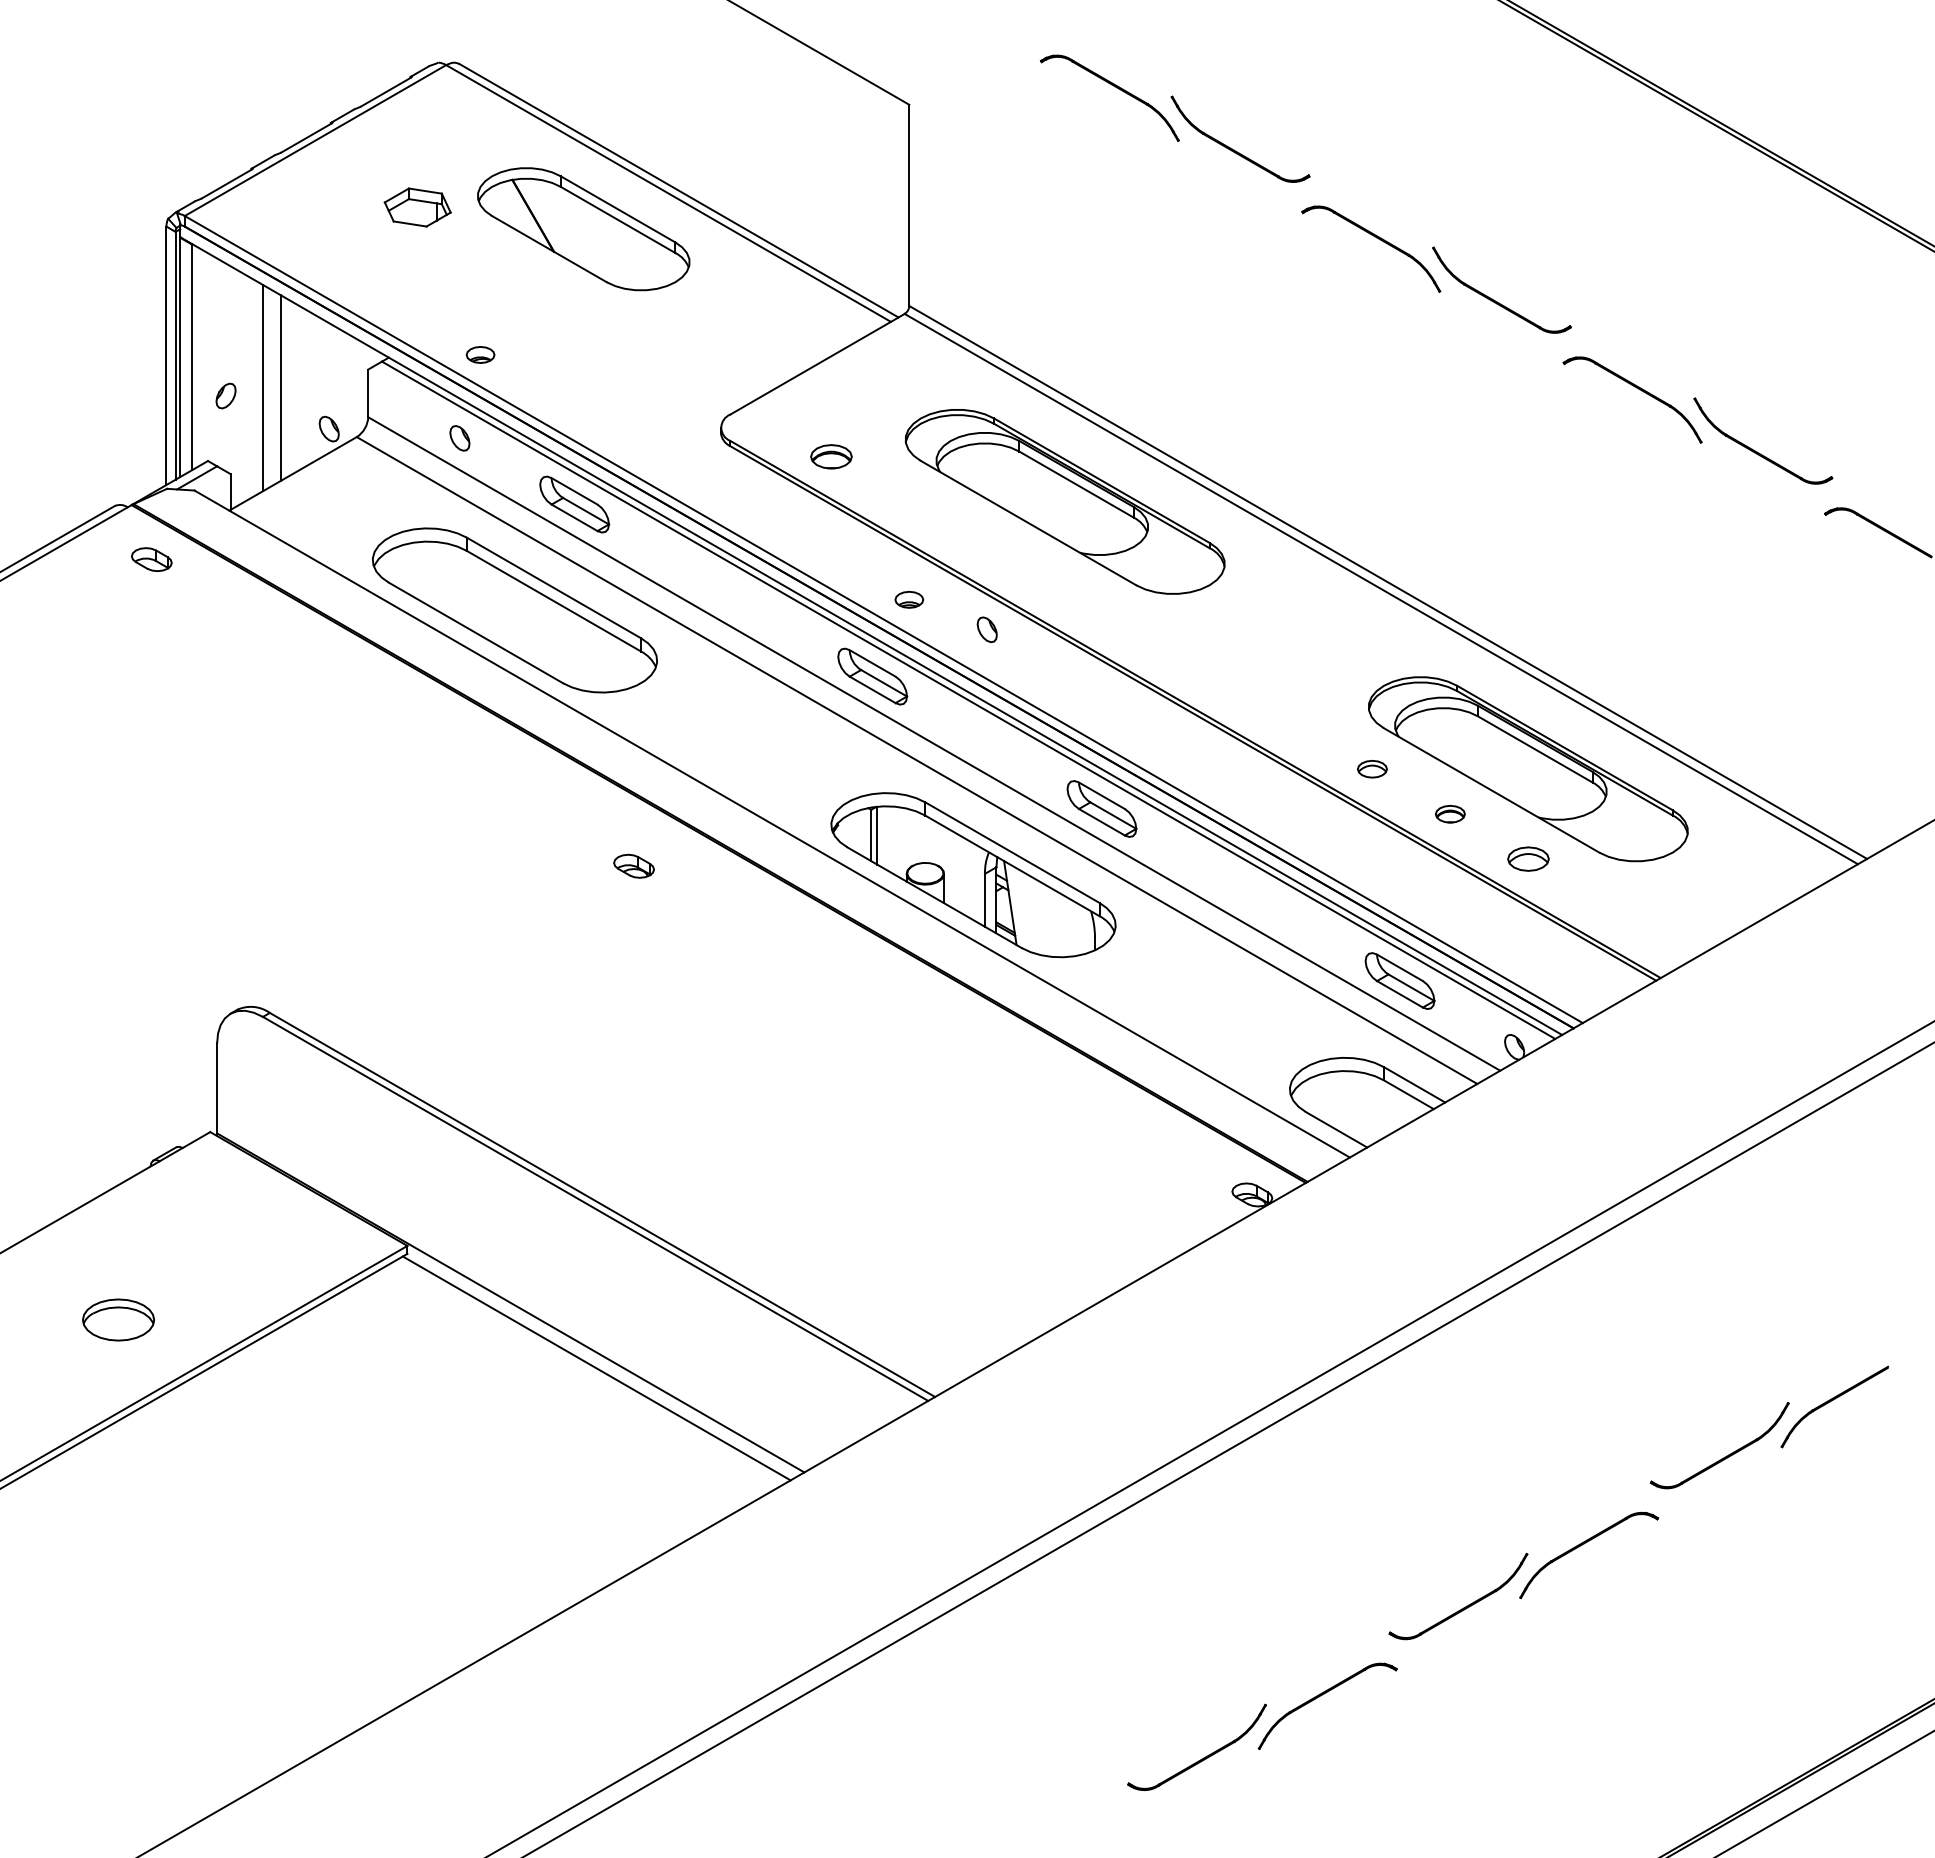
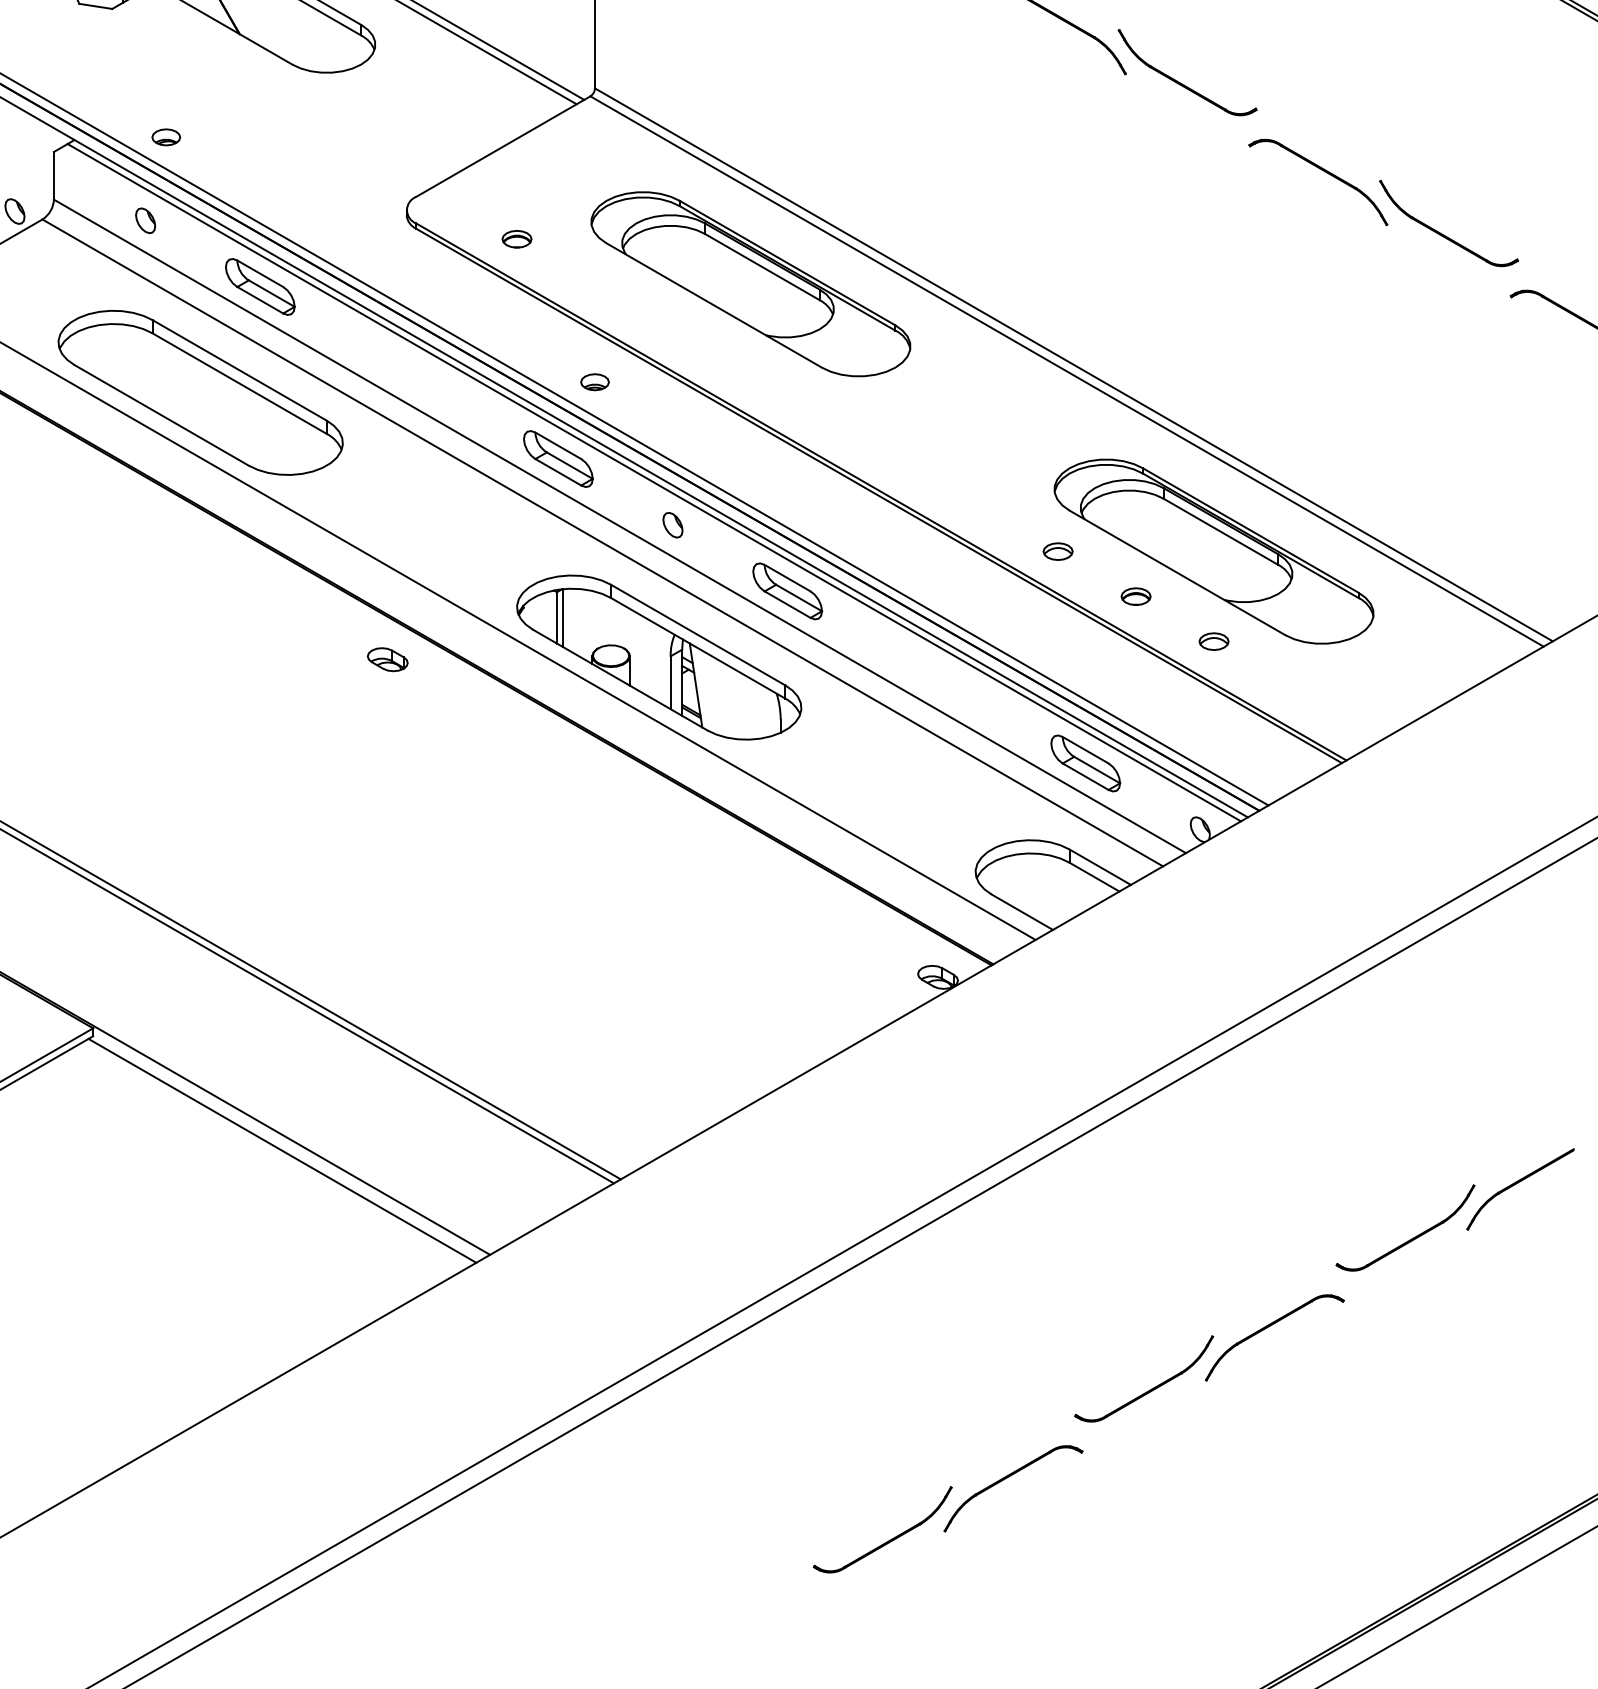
part: (830, 456) -> (516, 238), size x0.71
part: (986, 629) -> (672, 524), moved
part: (1527, 859) -> (1213, 641), size x0.71
part: (633, 865) -> (387, 658), moved

